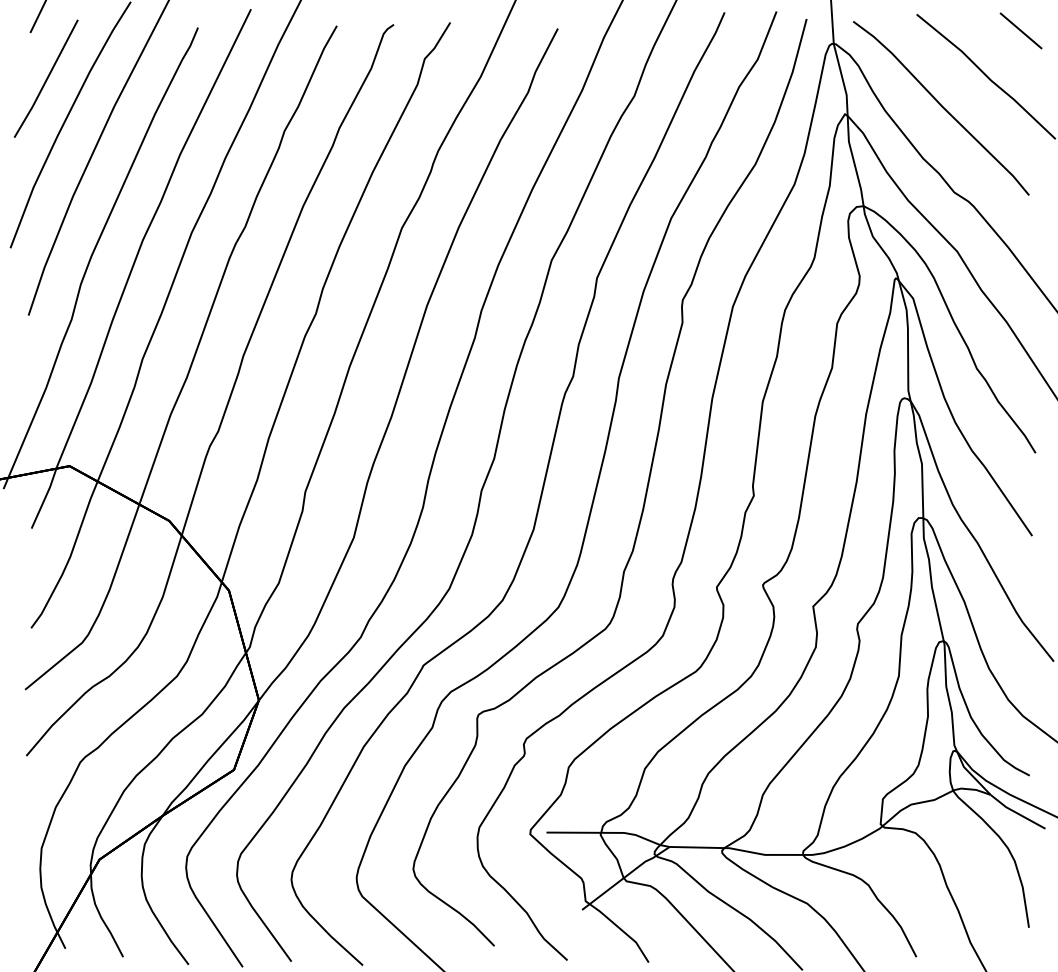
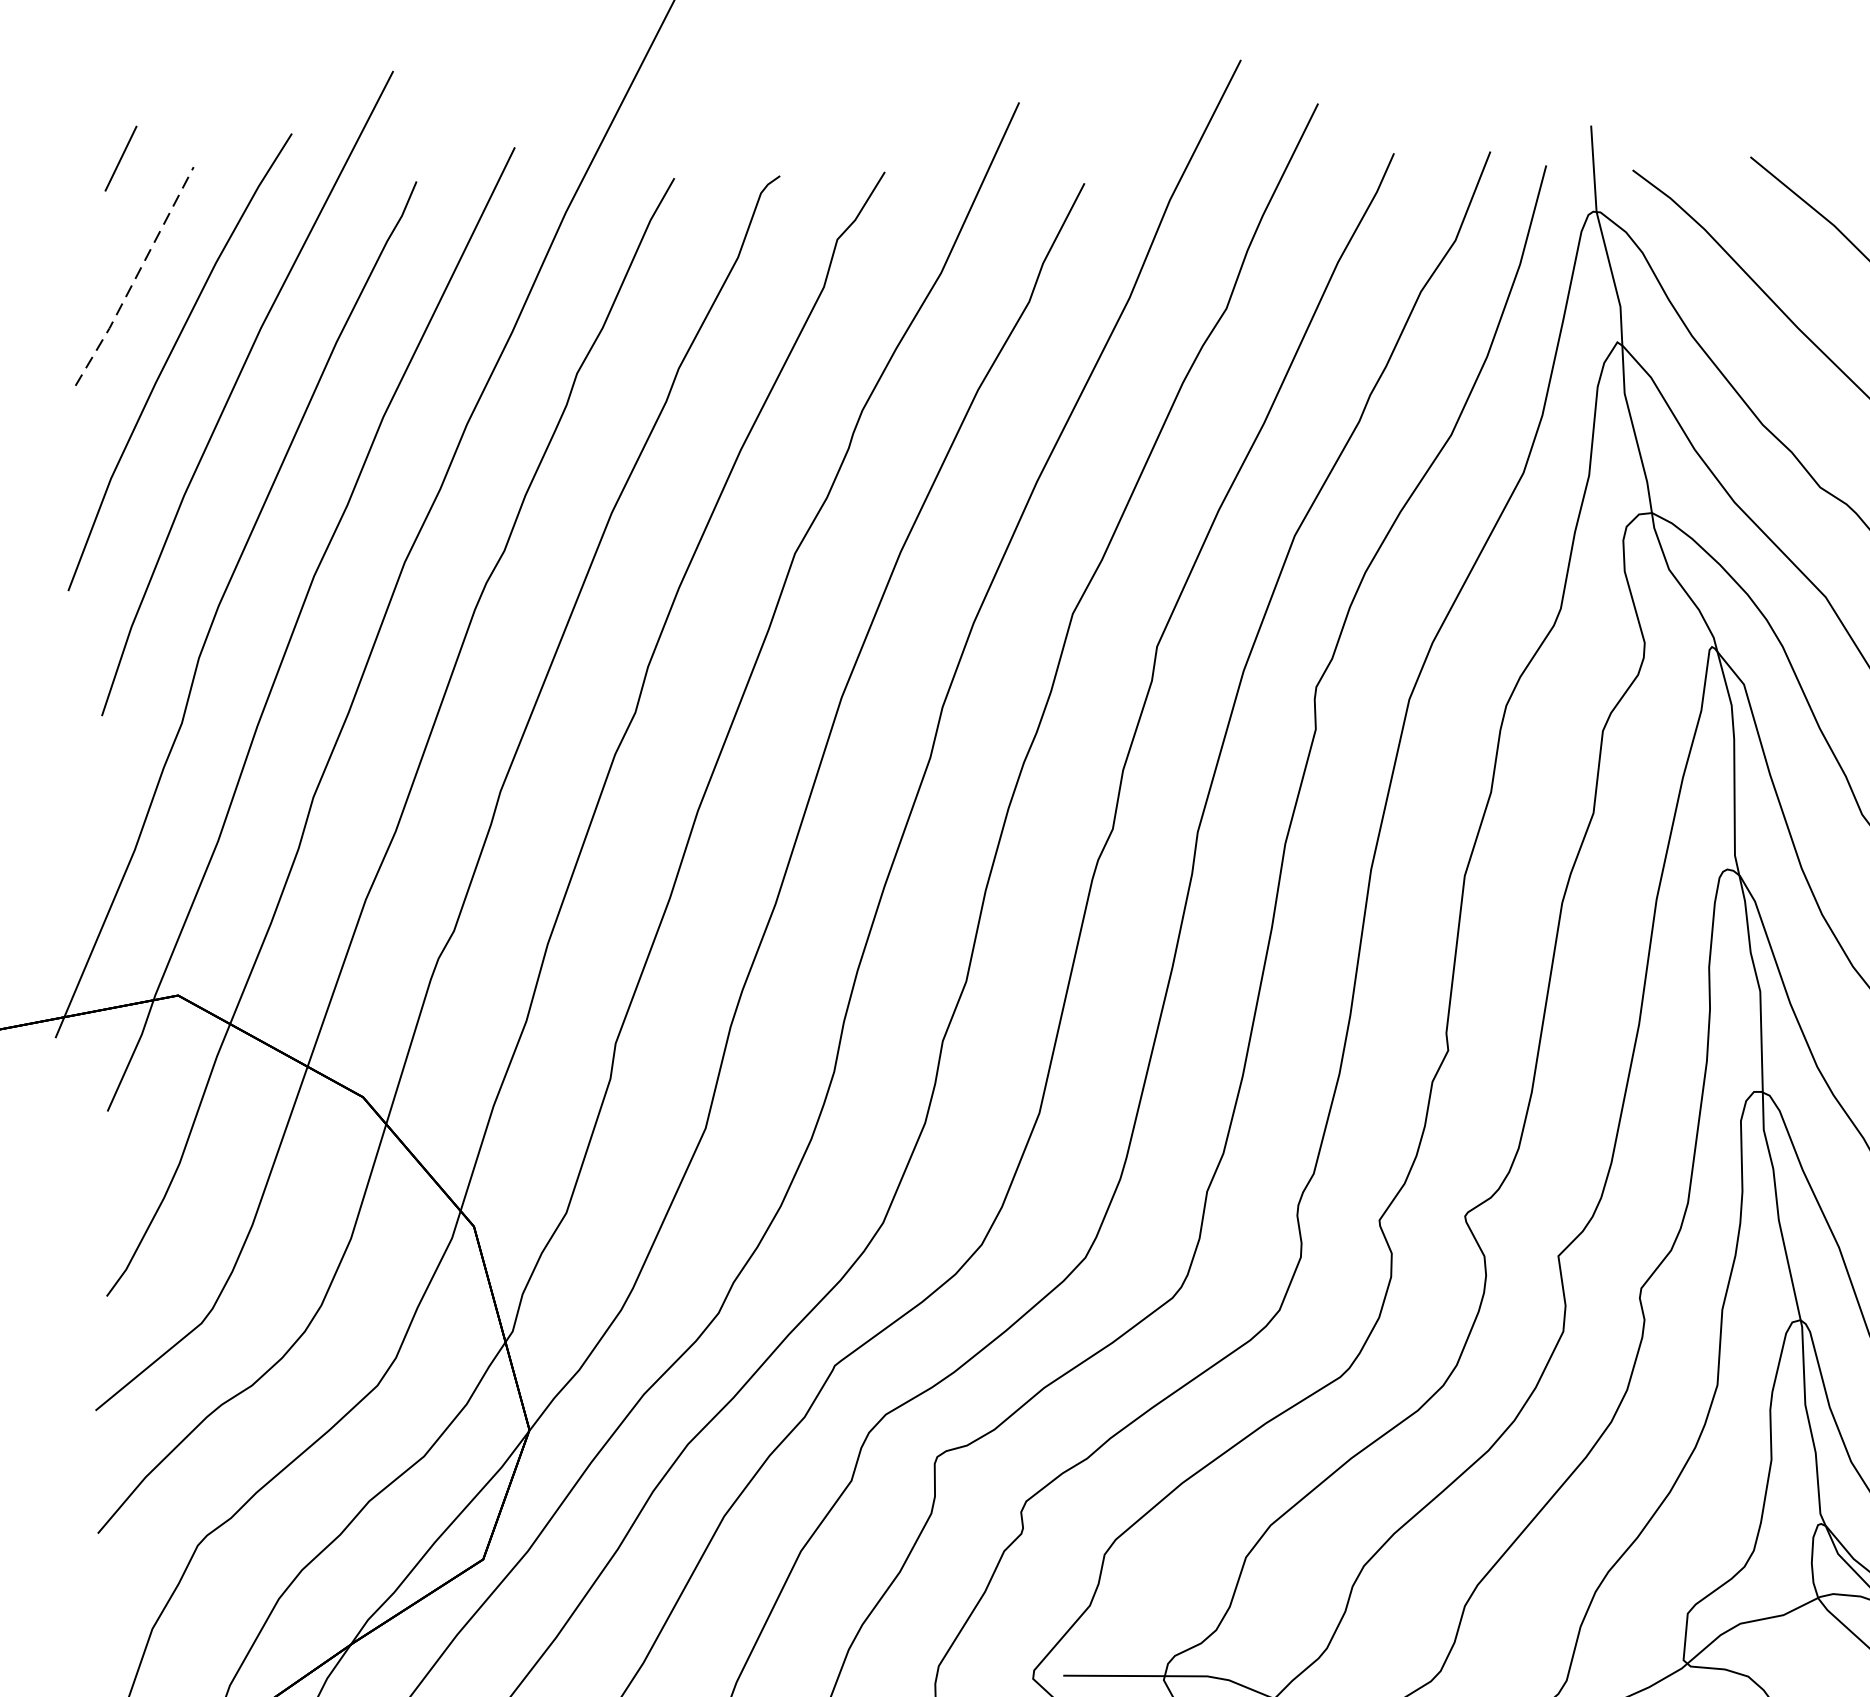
line: (47, 79) -> (137, 277), solid -> dashed

